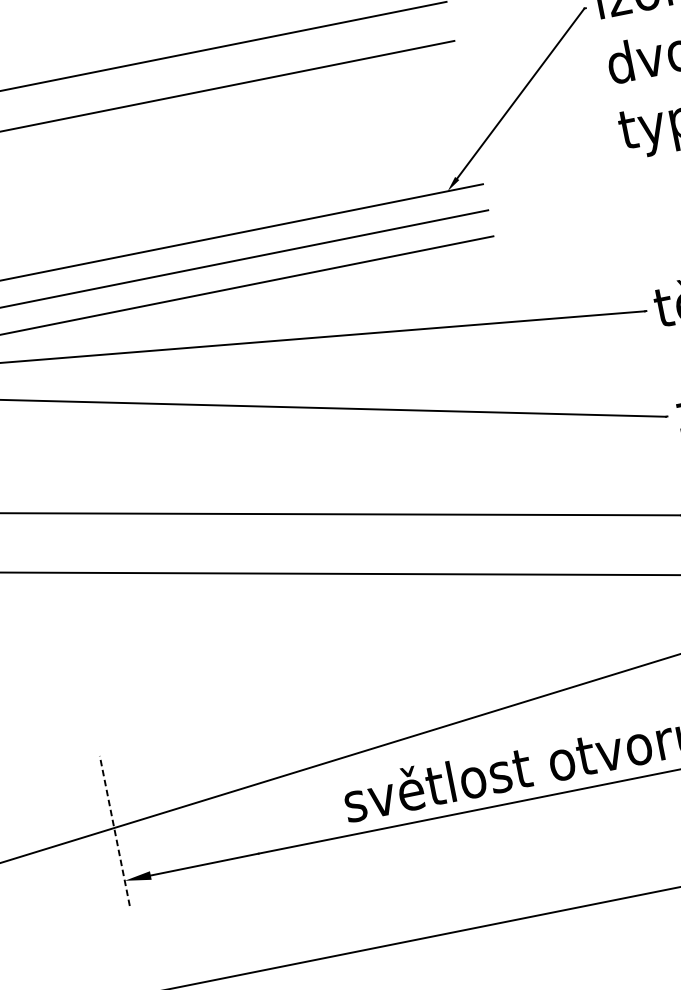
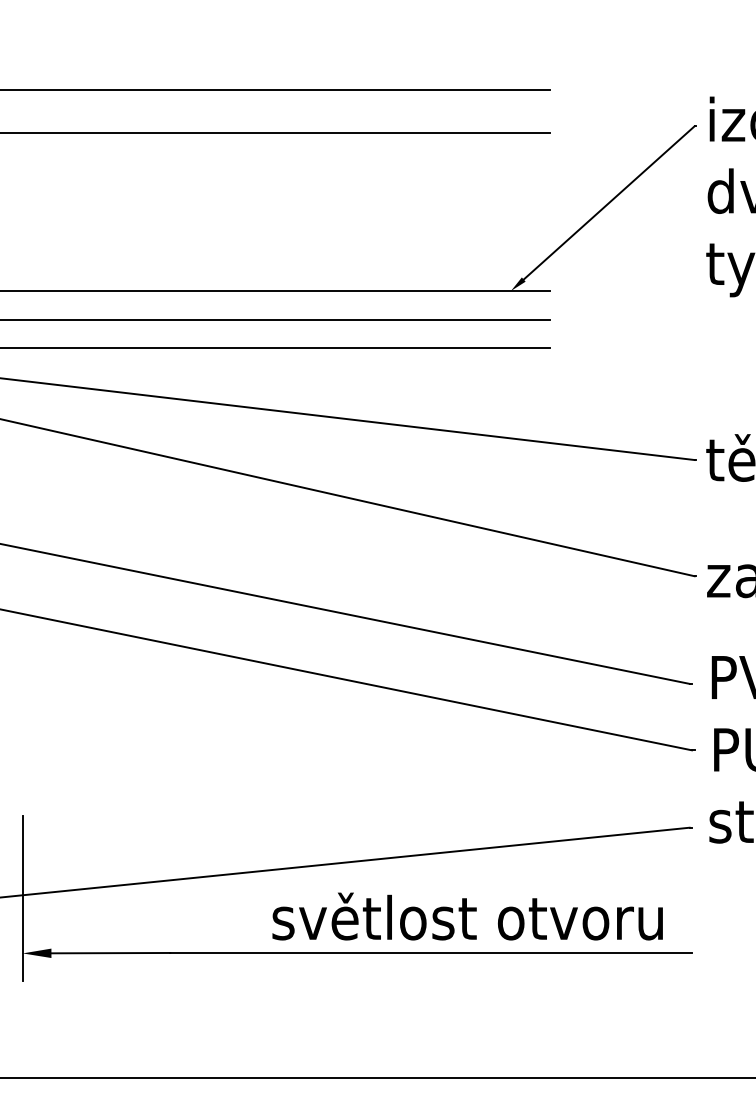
line: (114, 831) -> (22, 898), dashed -> solid

